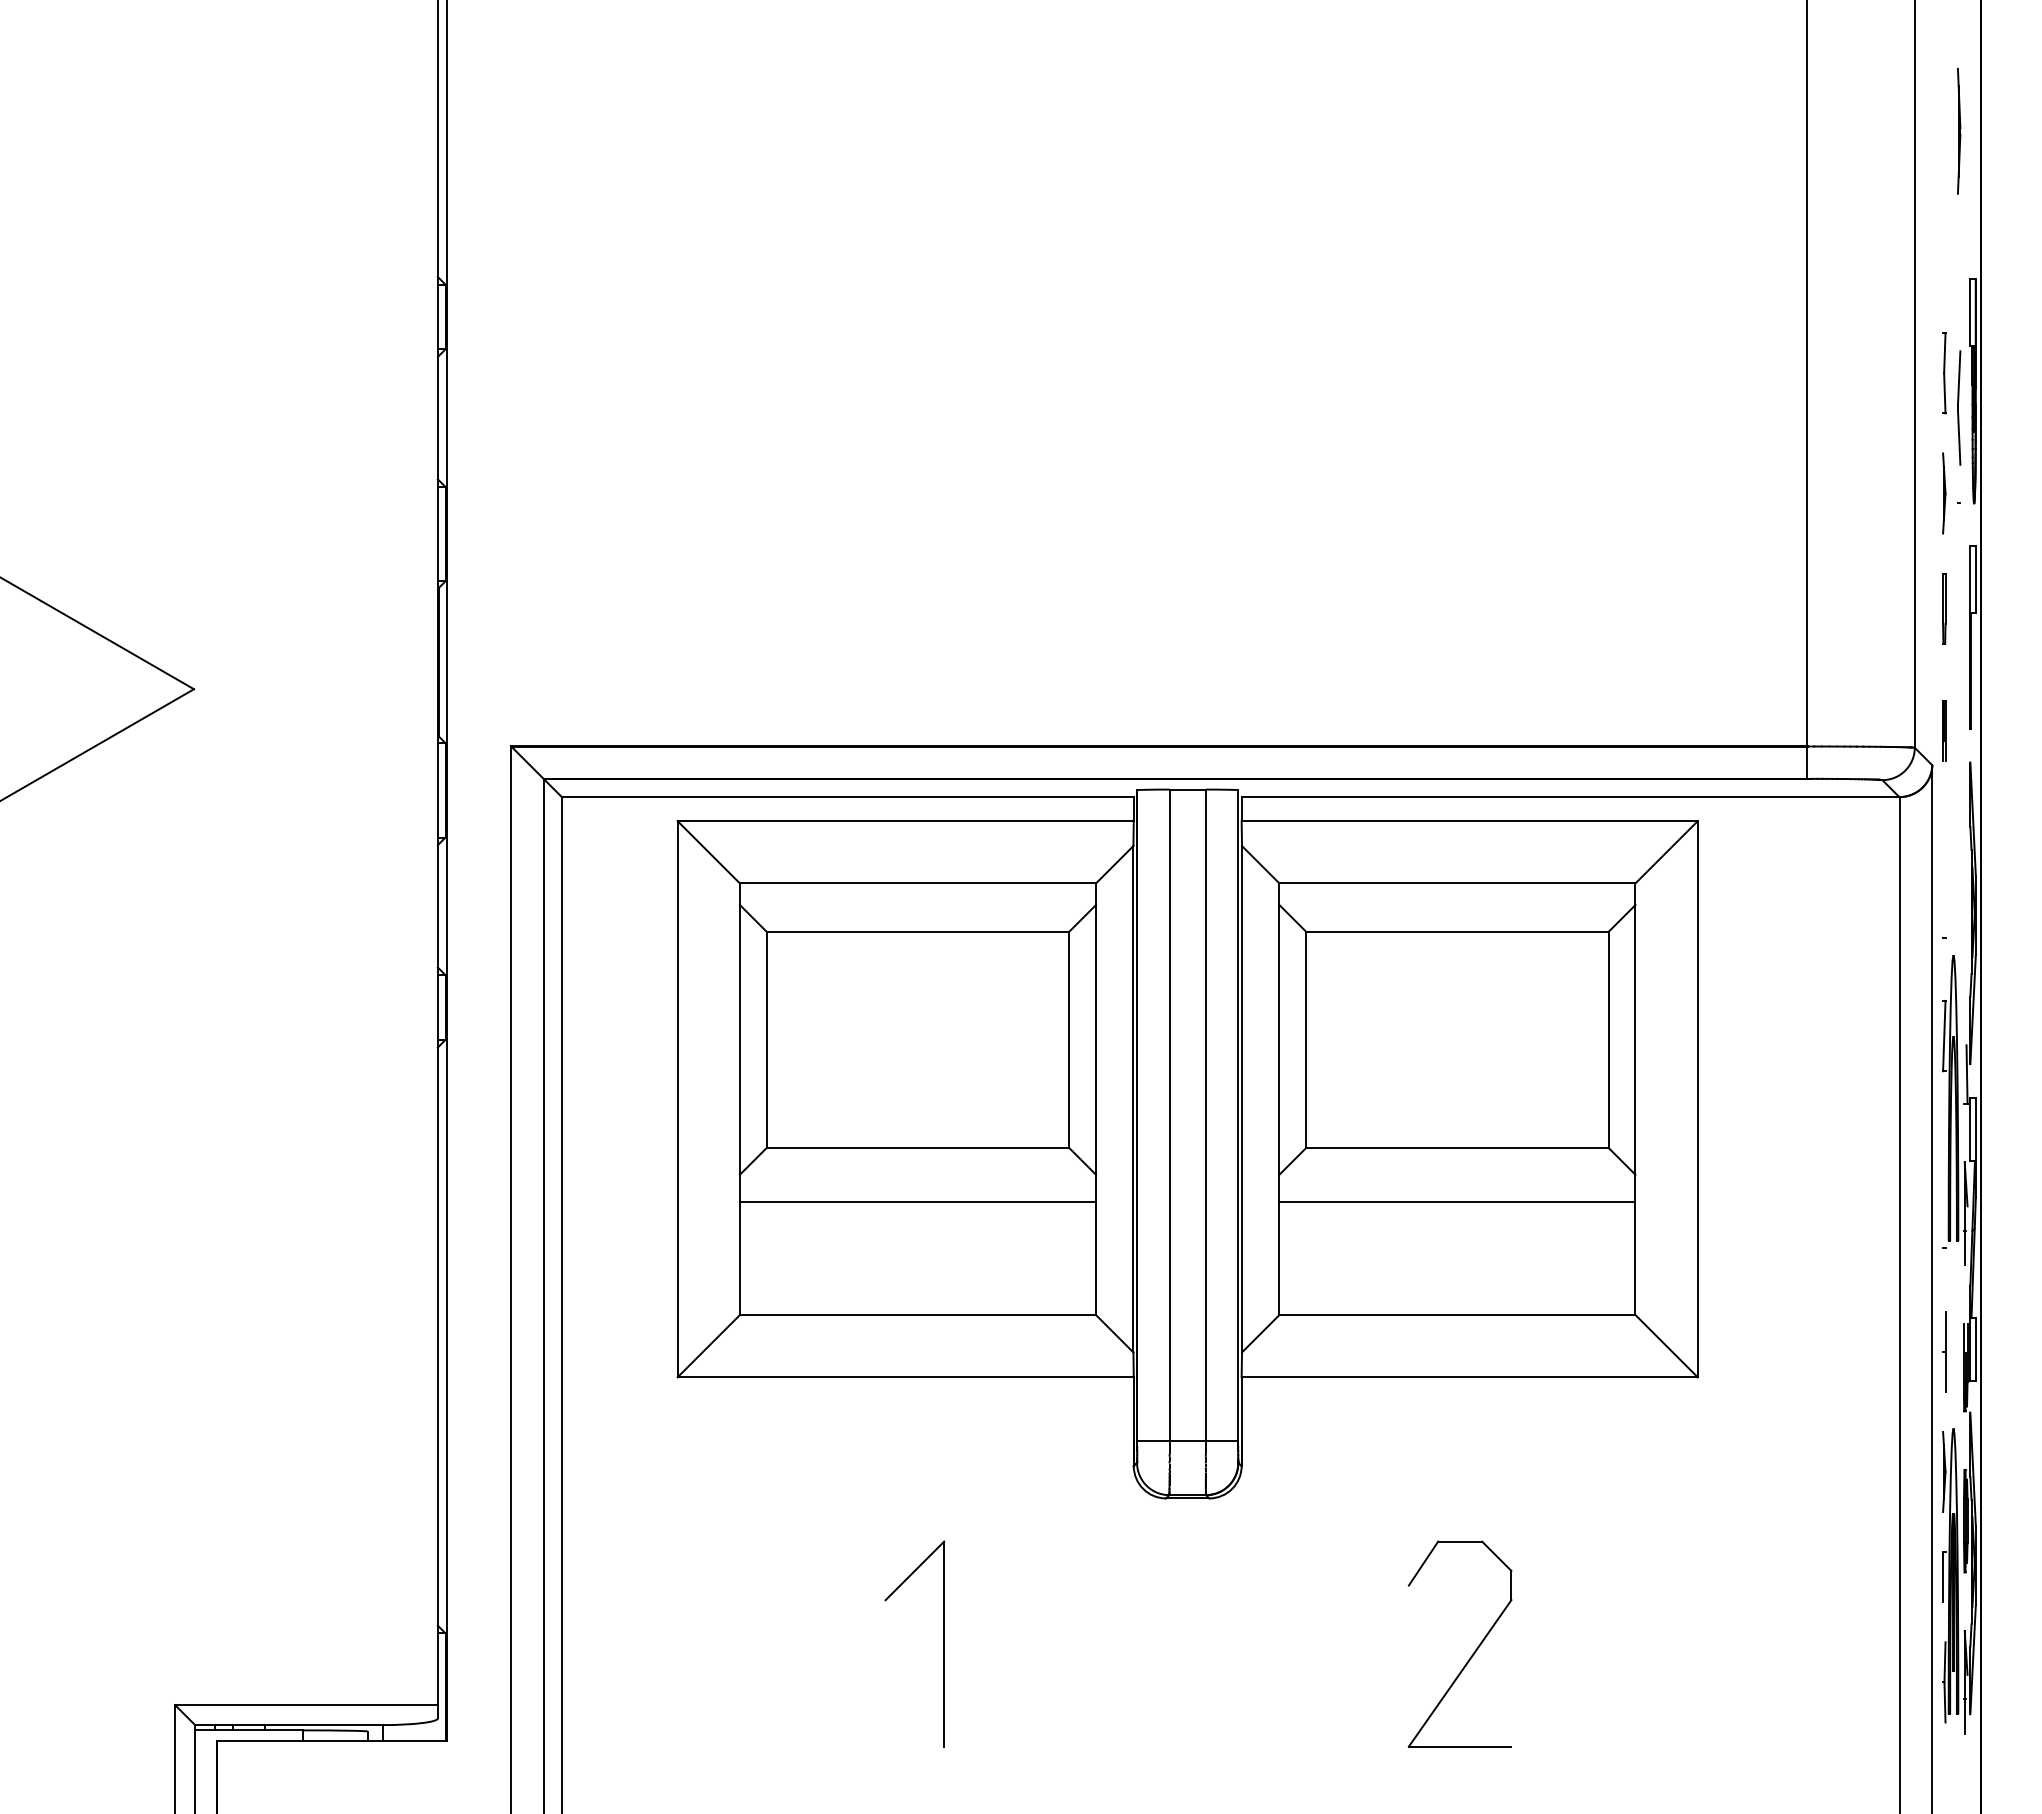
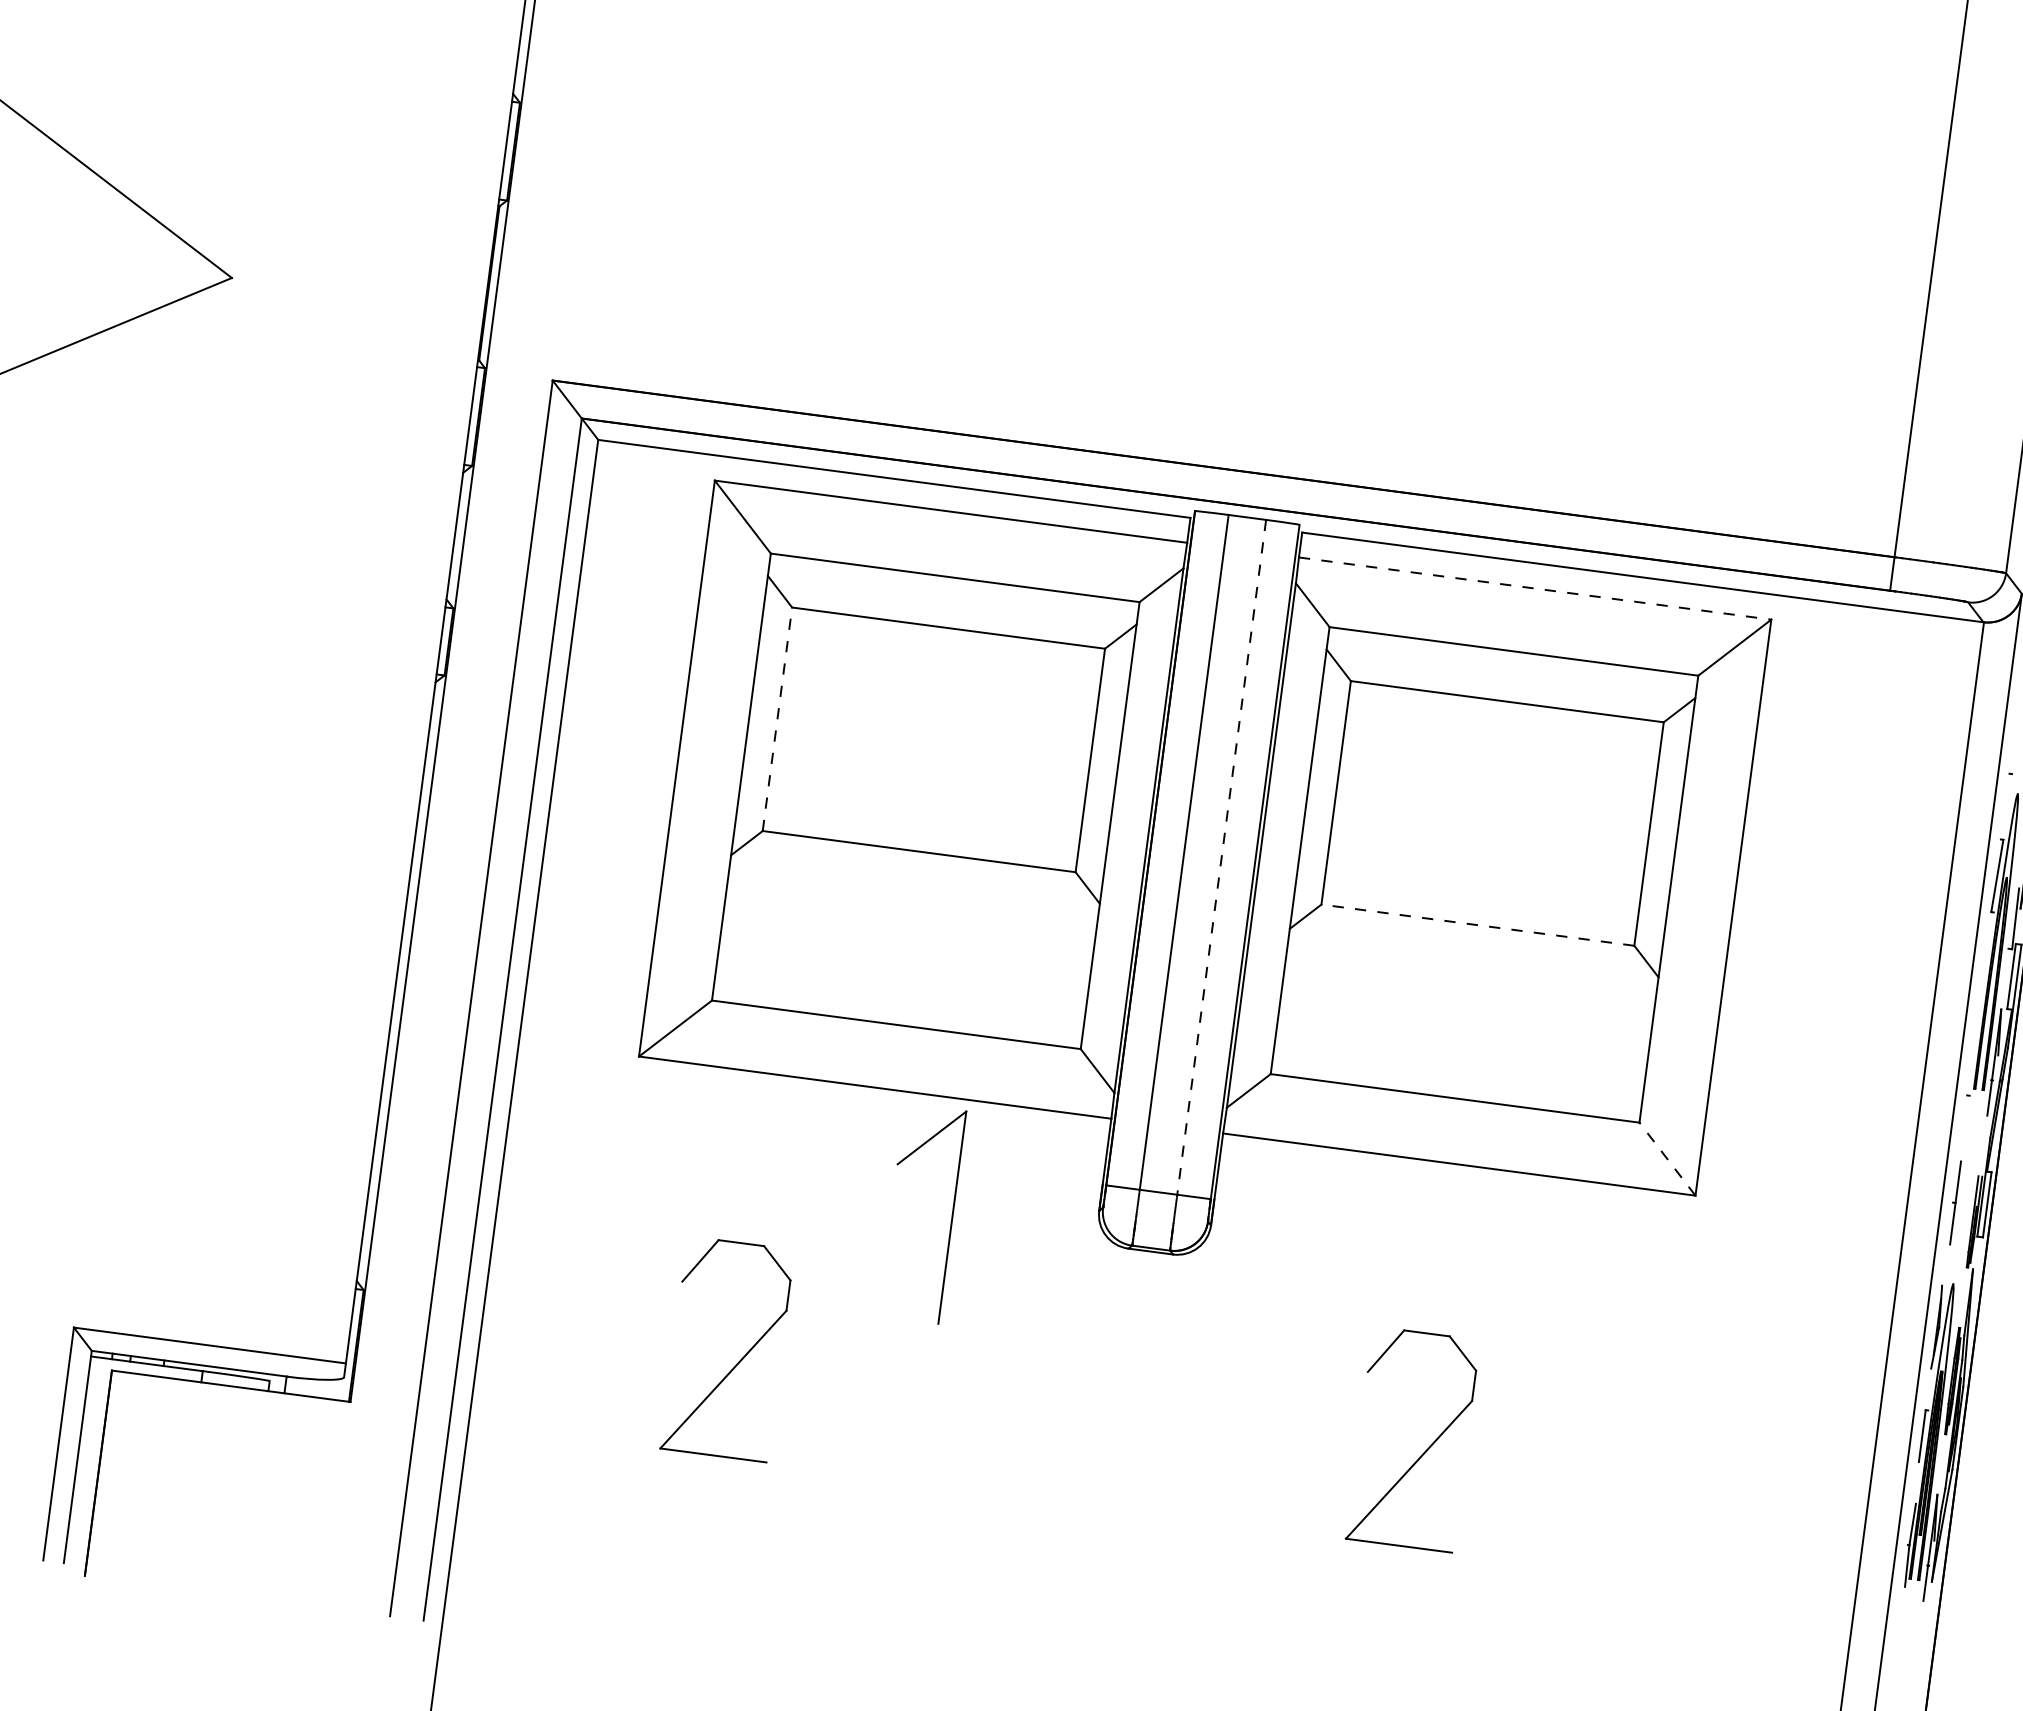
line: (1470, 821) -> (1535, 589), solid -> dashed
line: (766, 1039) -> (777, 718), solid -> dashed
line: (1205, 1115) -> (1221, 857), solid -> dashed
line: (1456, 1147) -> (1476, 924), solid -> dashed
line: (917, 1201) -> (911, 907), removed
line: (1457, 1201) -> (1470, 980), removed
line: (1666, 1345) -> (1667, 1158), solid -> dashed
part: (943, 1643) -> (951, 1216), moved
part: (810, 1653) -> (738, 1360), added

